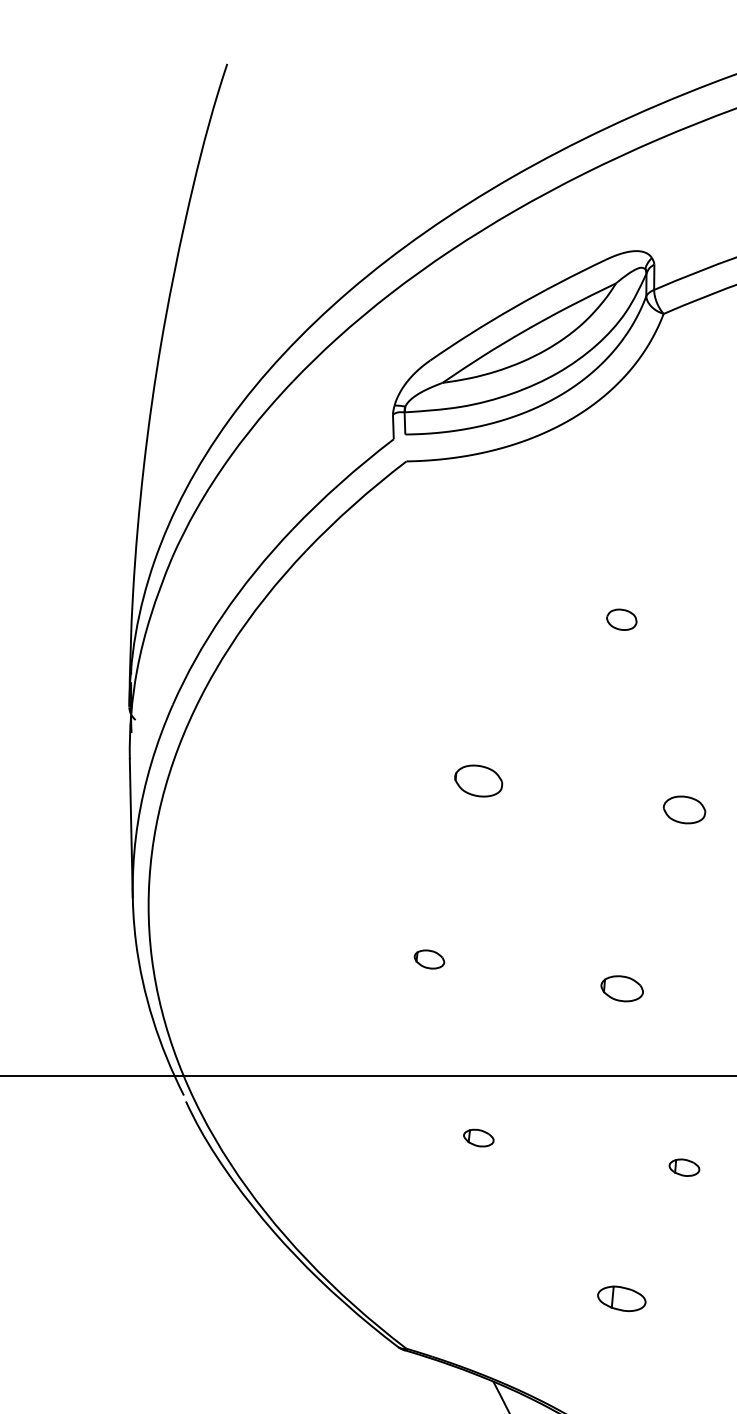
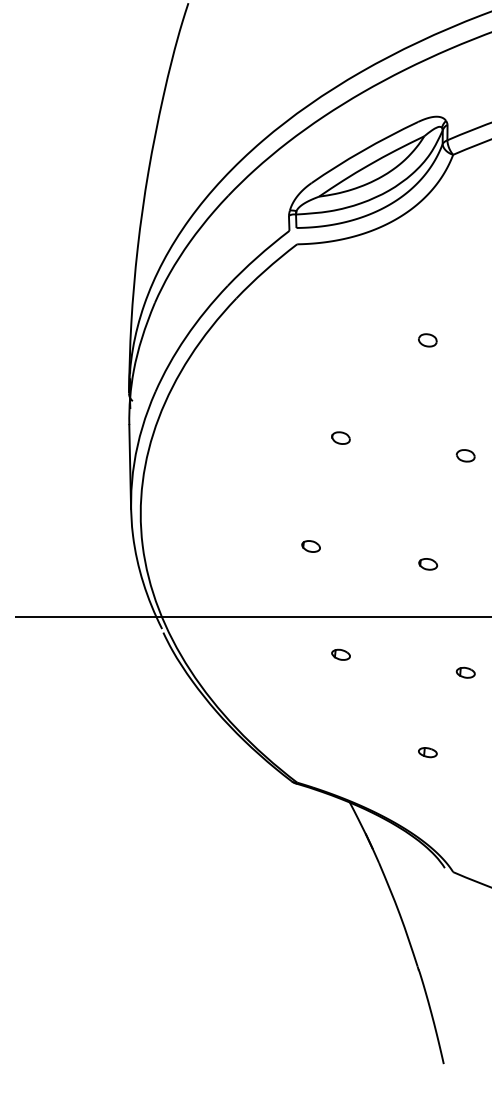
part: (477, 779) -> (340, 437), size x0.62
part: (683, 809) -> (465, 455), size x0.71
part: (622, 989) -> (428, 564), size x0.71
part: (621, 1299) -> (427, 752), size x0.62

